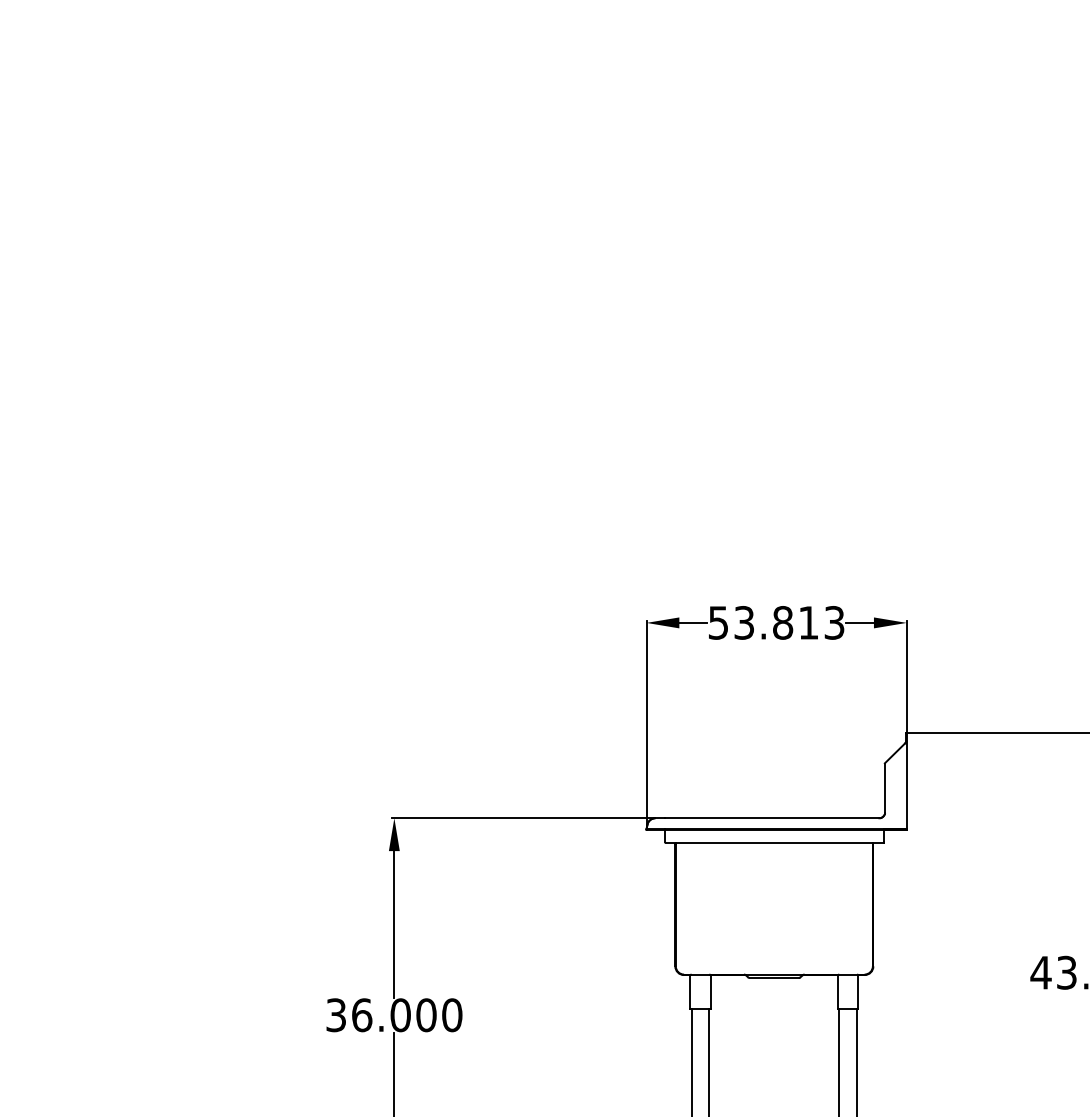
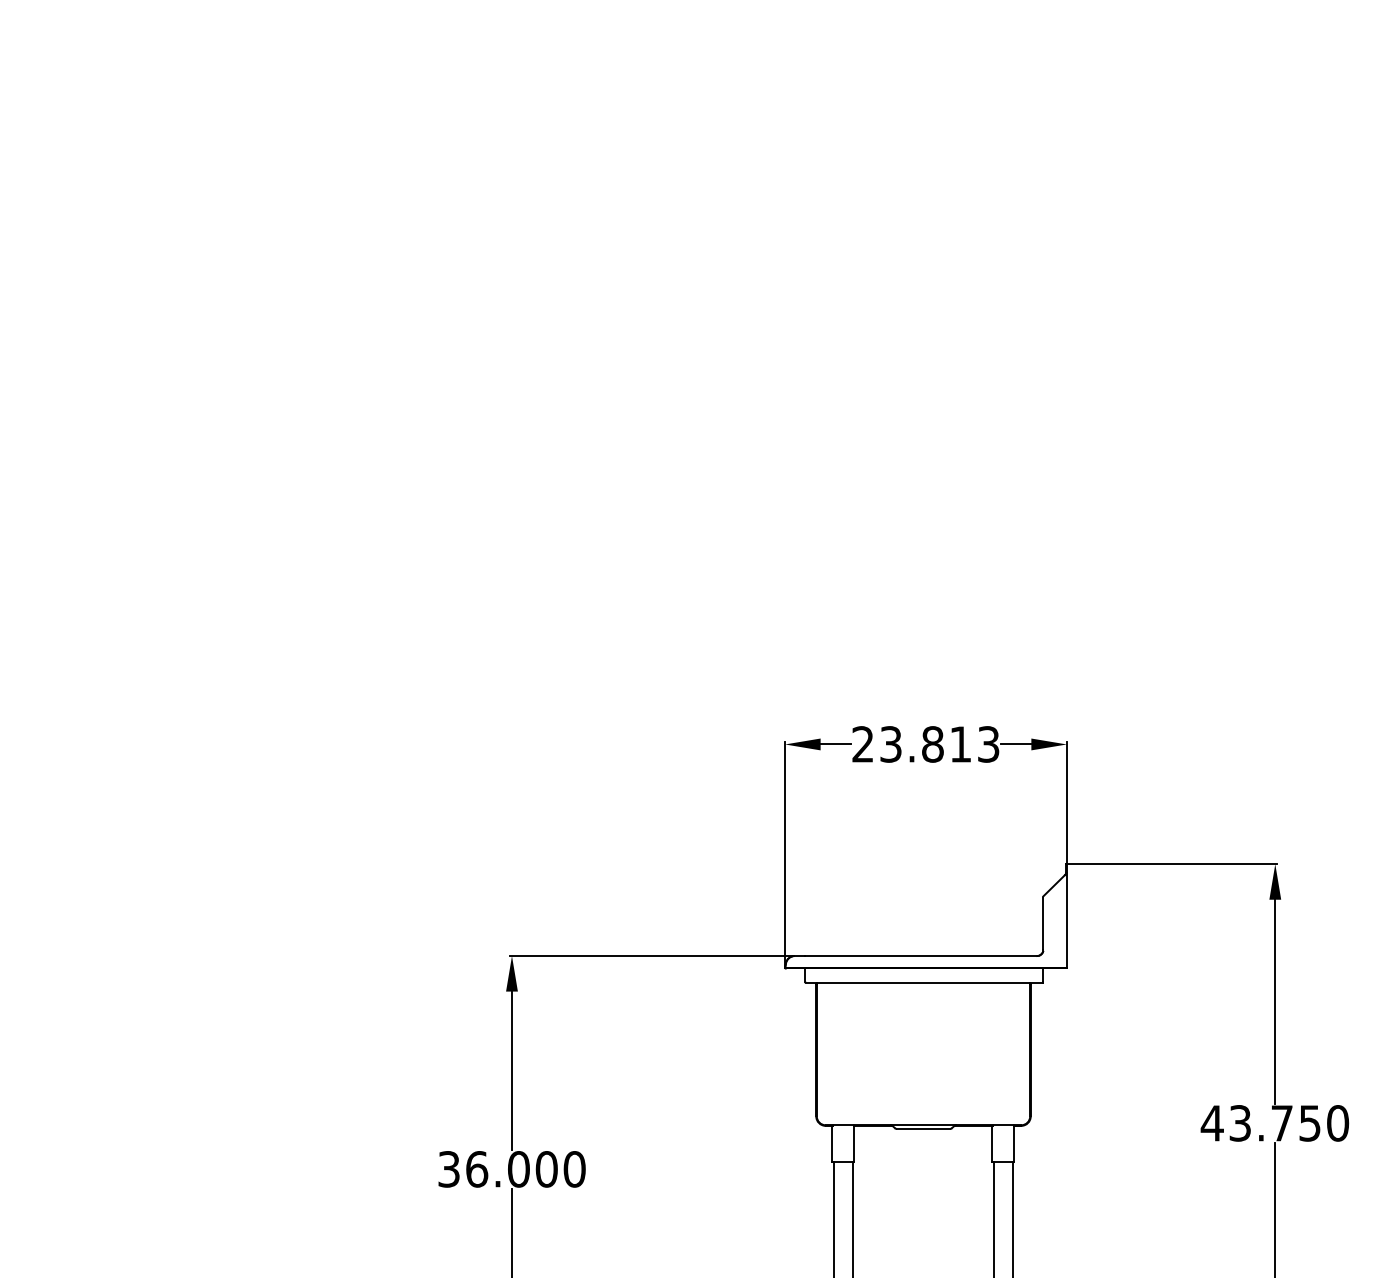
text: (718, 622) -> (862, 744), 53.813 -> 23.813

